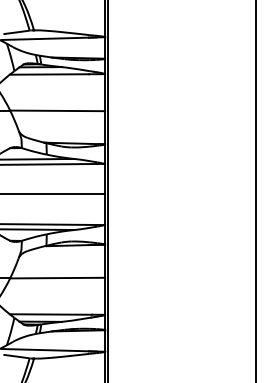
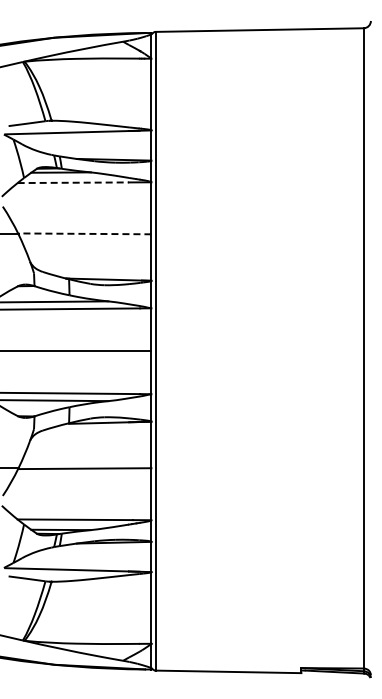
line: (49, 74) -> (73, 182), solid -> dashed
line: (57, 110) -> (84, 233), solid -> dashed

